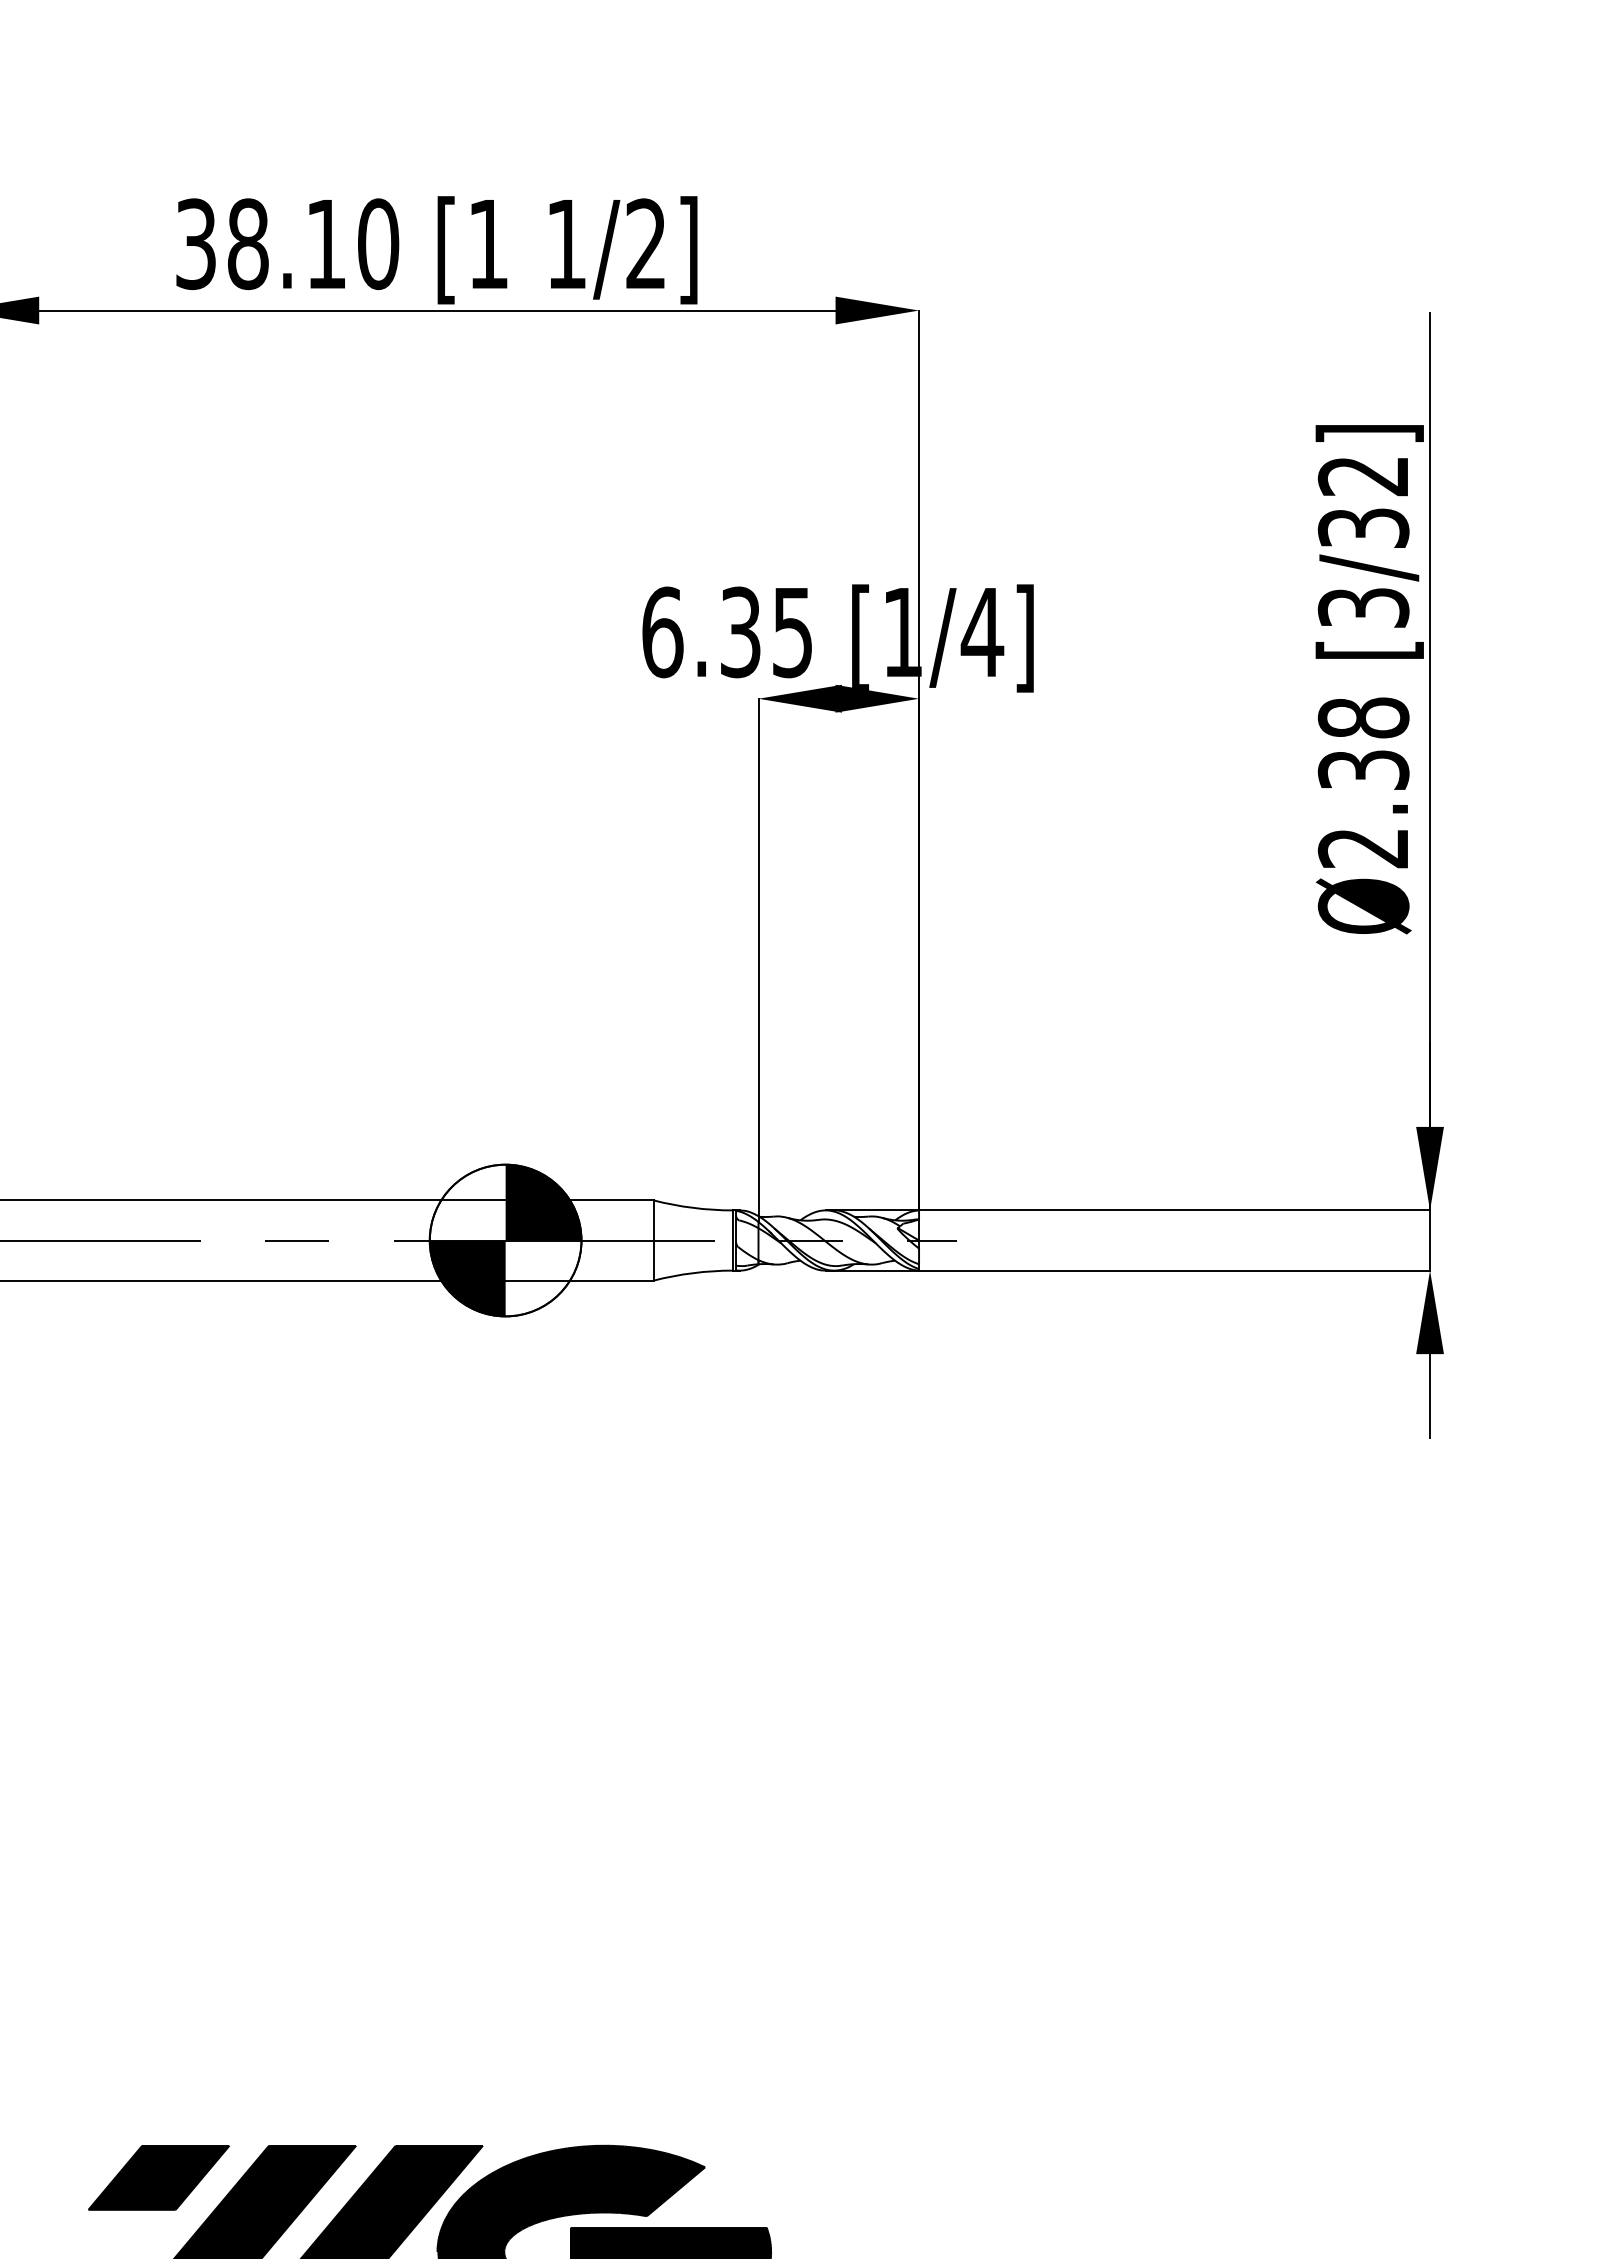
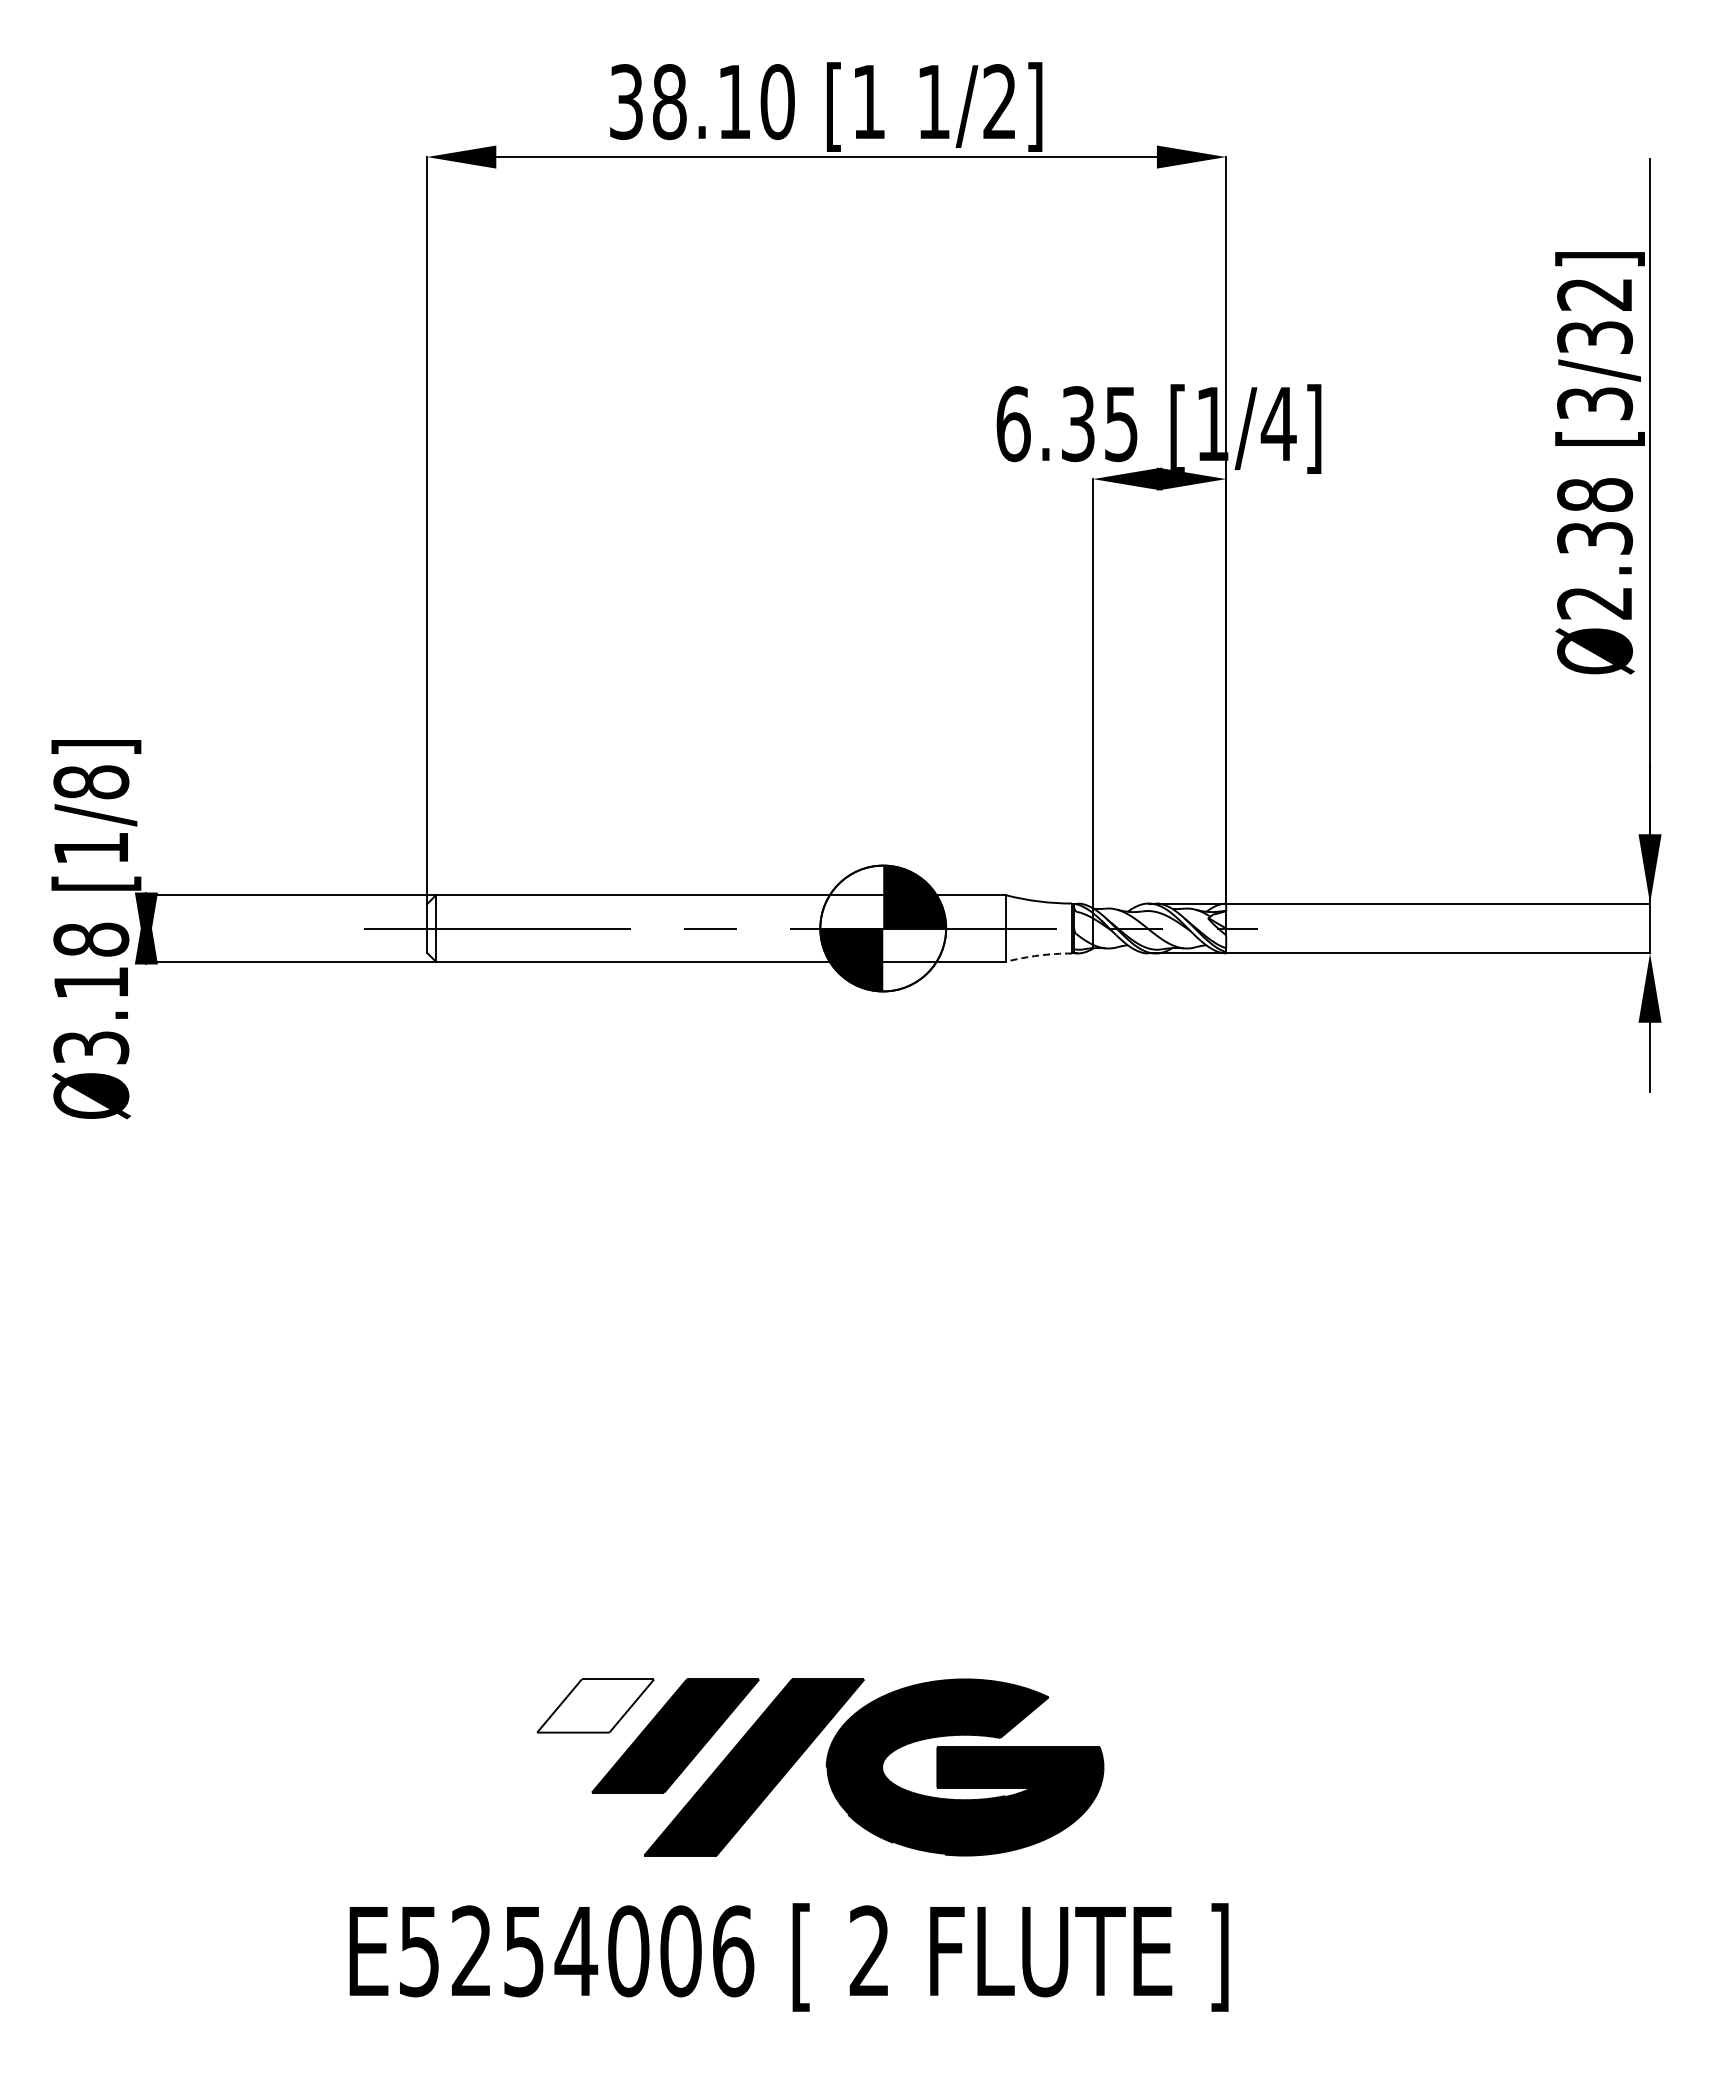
arc: (692, 1273) -> (1038, 955), solid -> dashed
fill: (158, 2177) -> (595, 1705), removed

